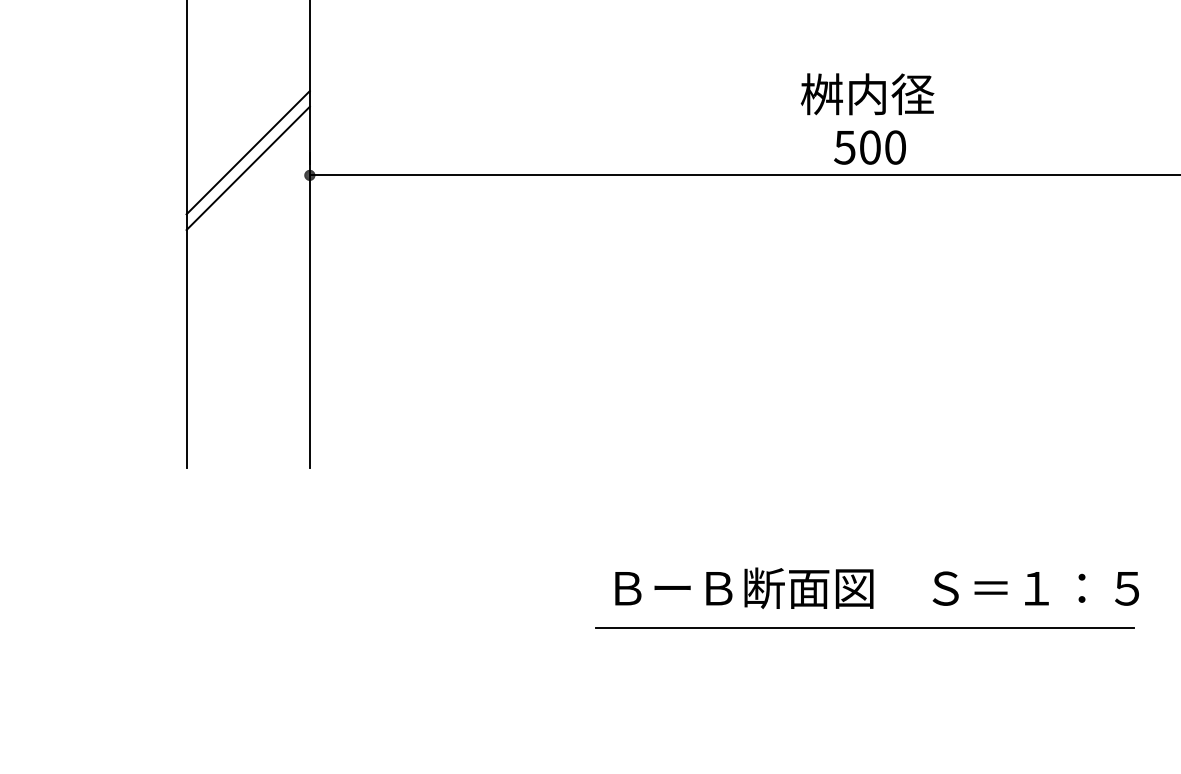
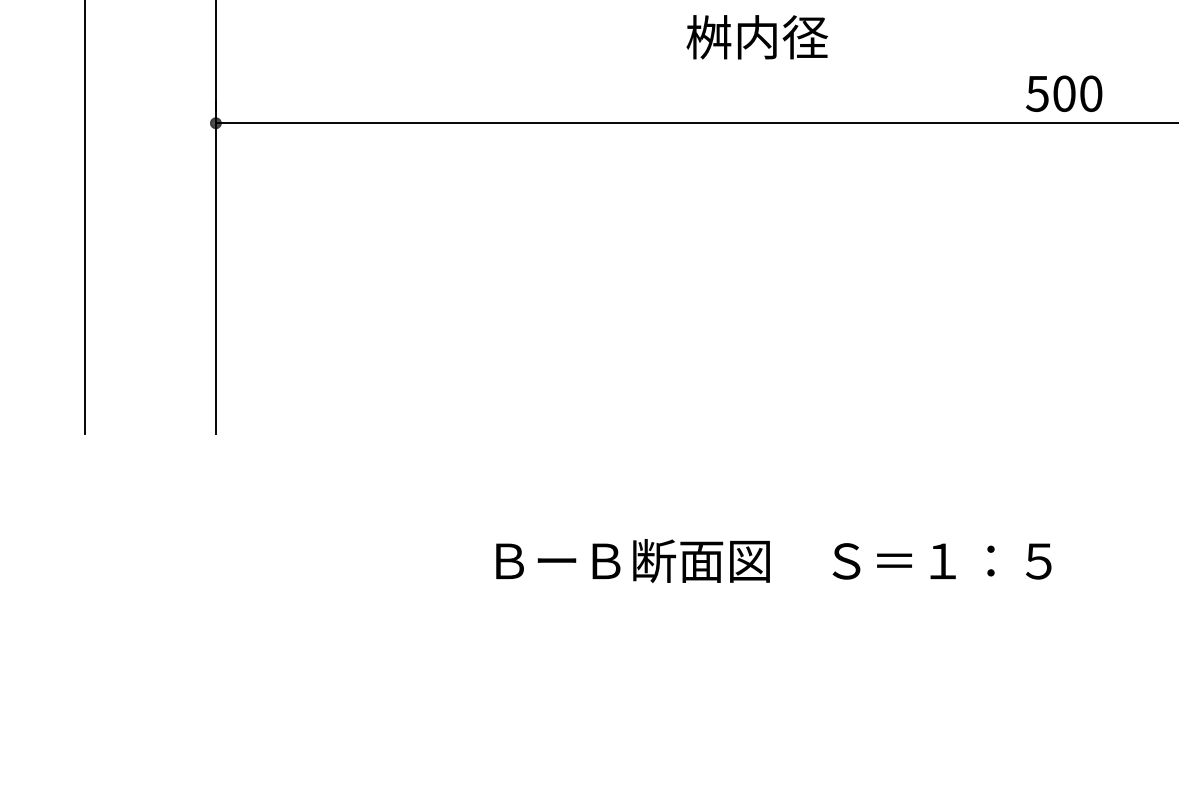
text: (867, 94) -> (757, 37), moved
text: (869, 147) -> (1063, 93), moved
line: (247, 152) -> (149, 99), removed
line: (247, 168) -> (149, 115), removed
text: (876, 587) -> (773, 560), moved
line: (864, 628) -> (803, 603), removed

